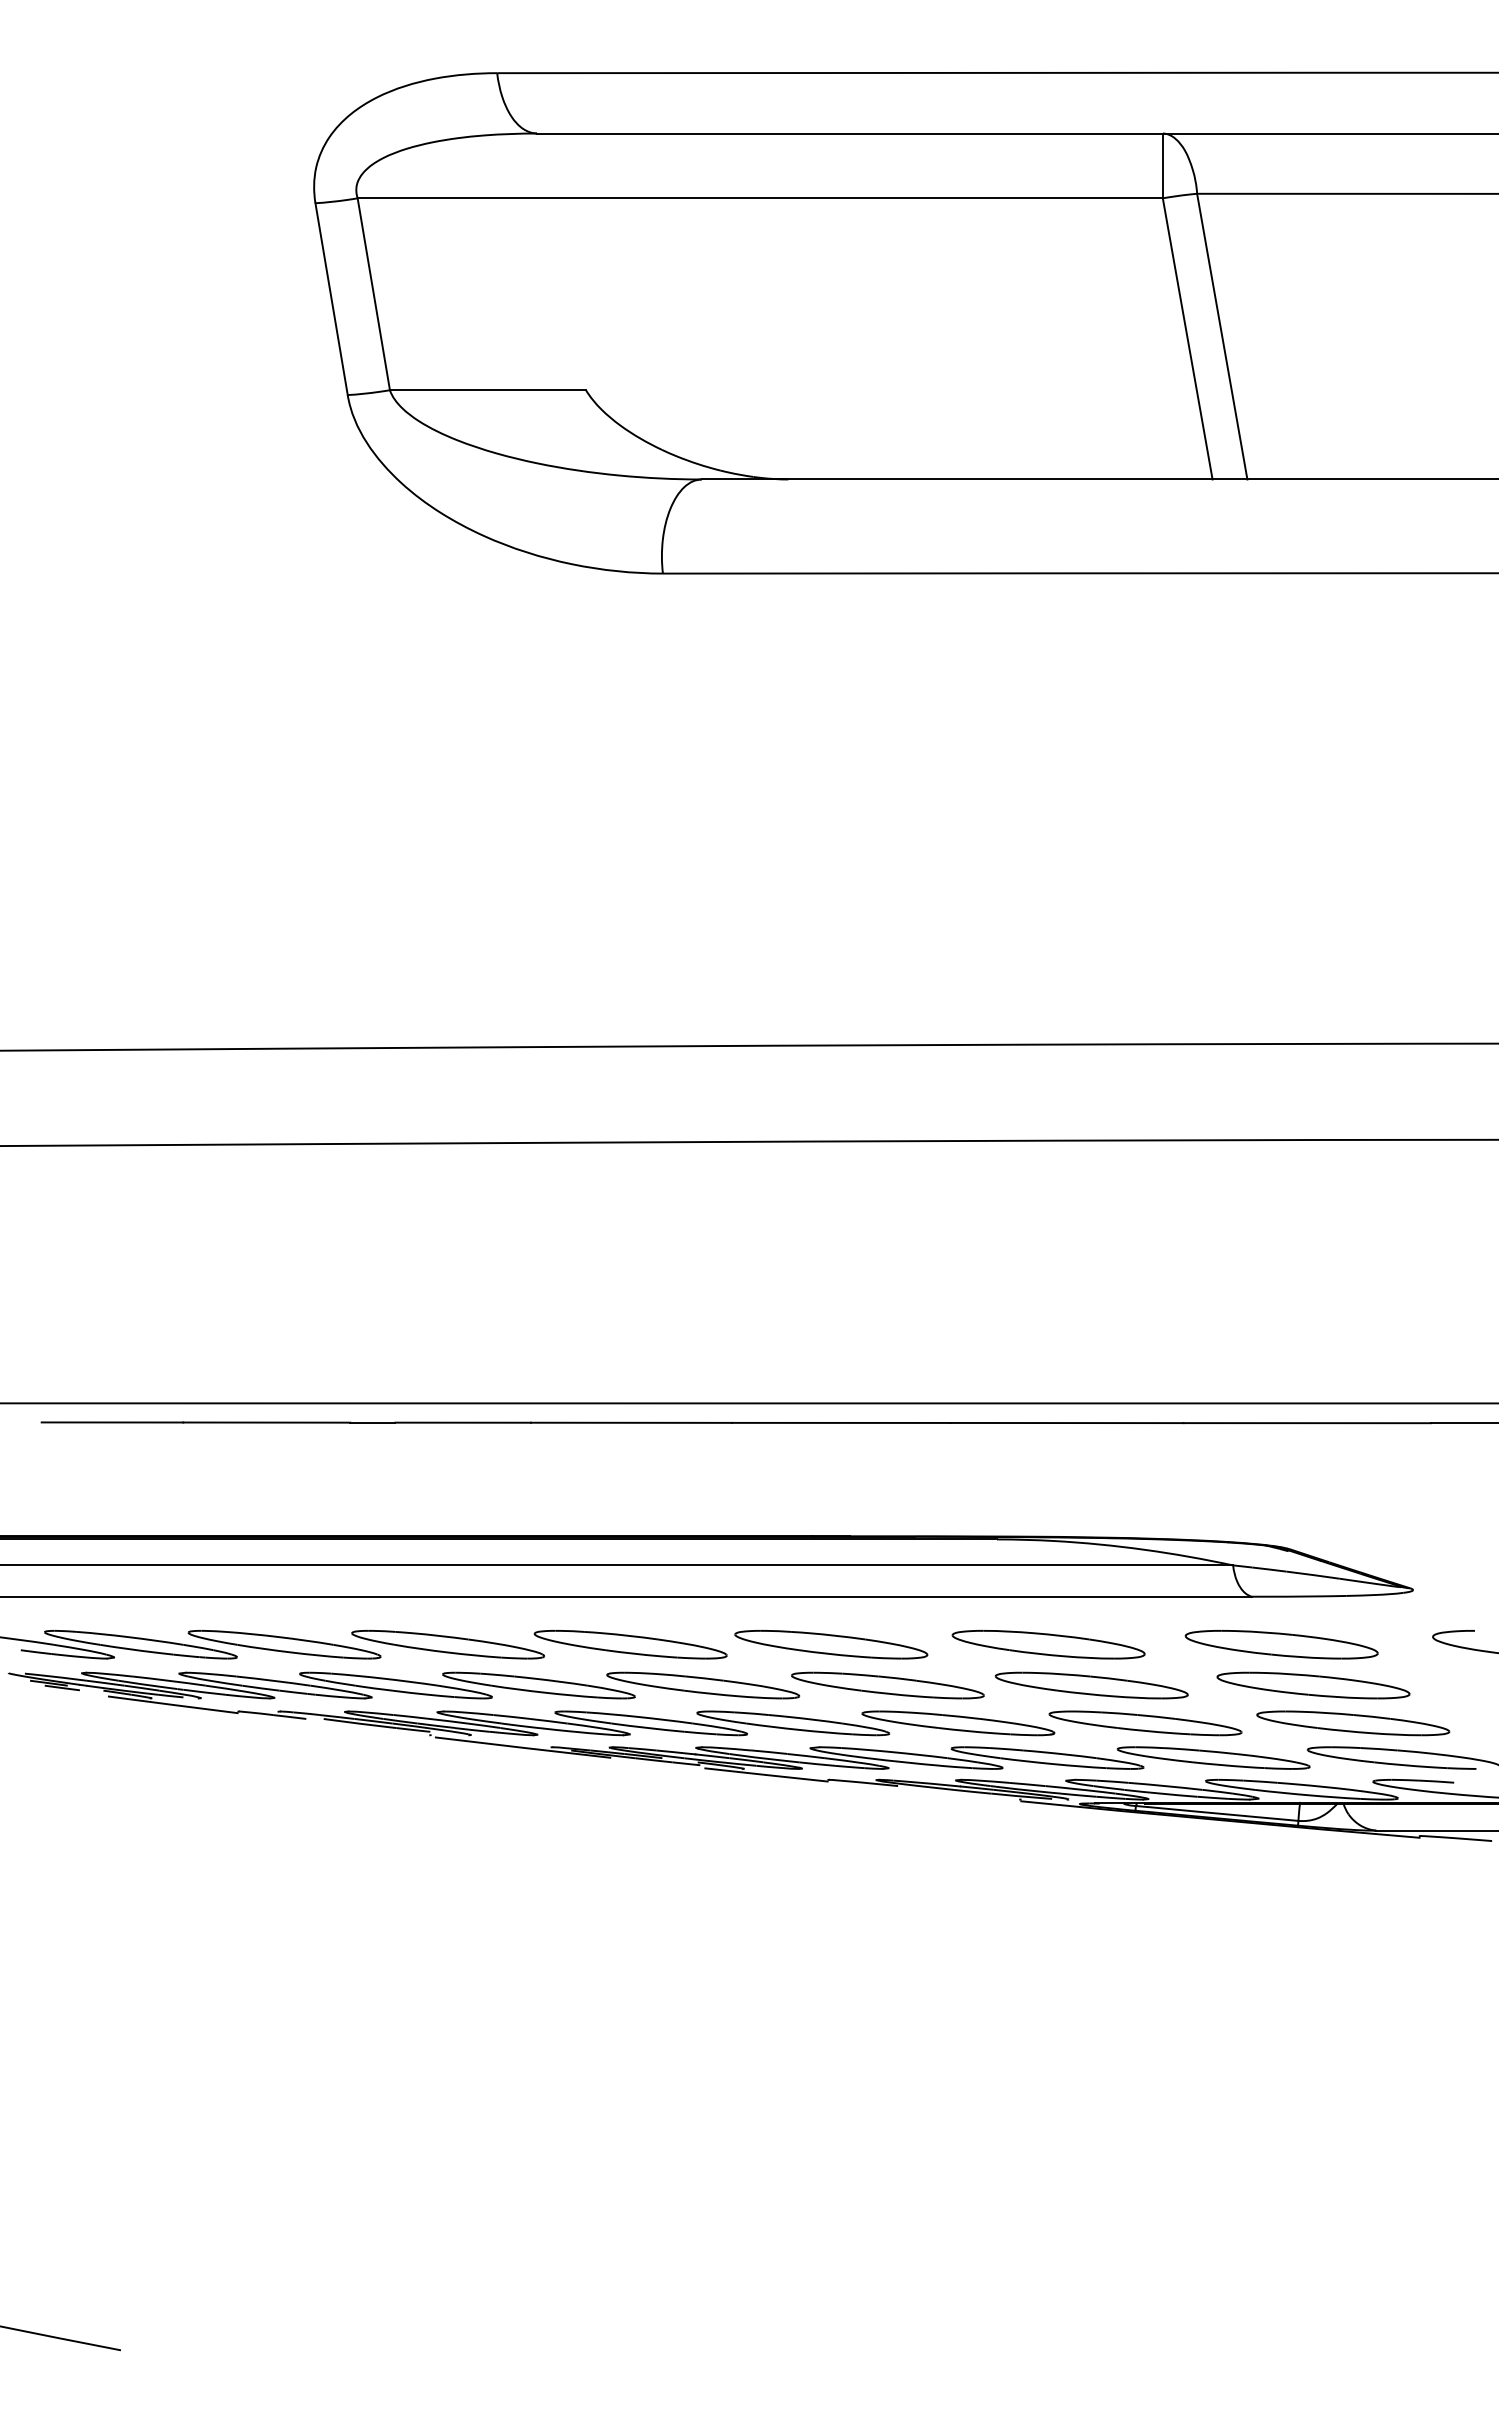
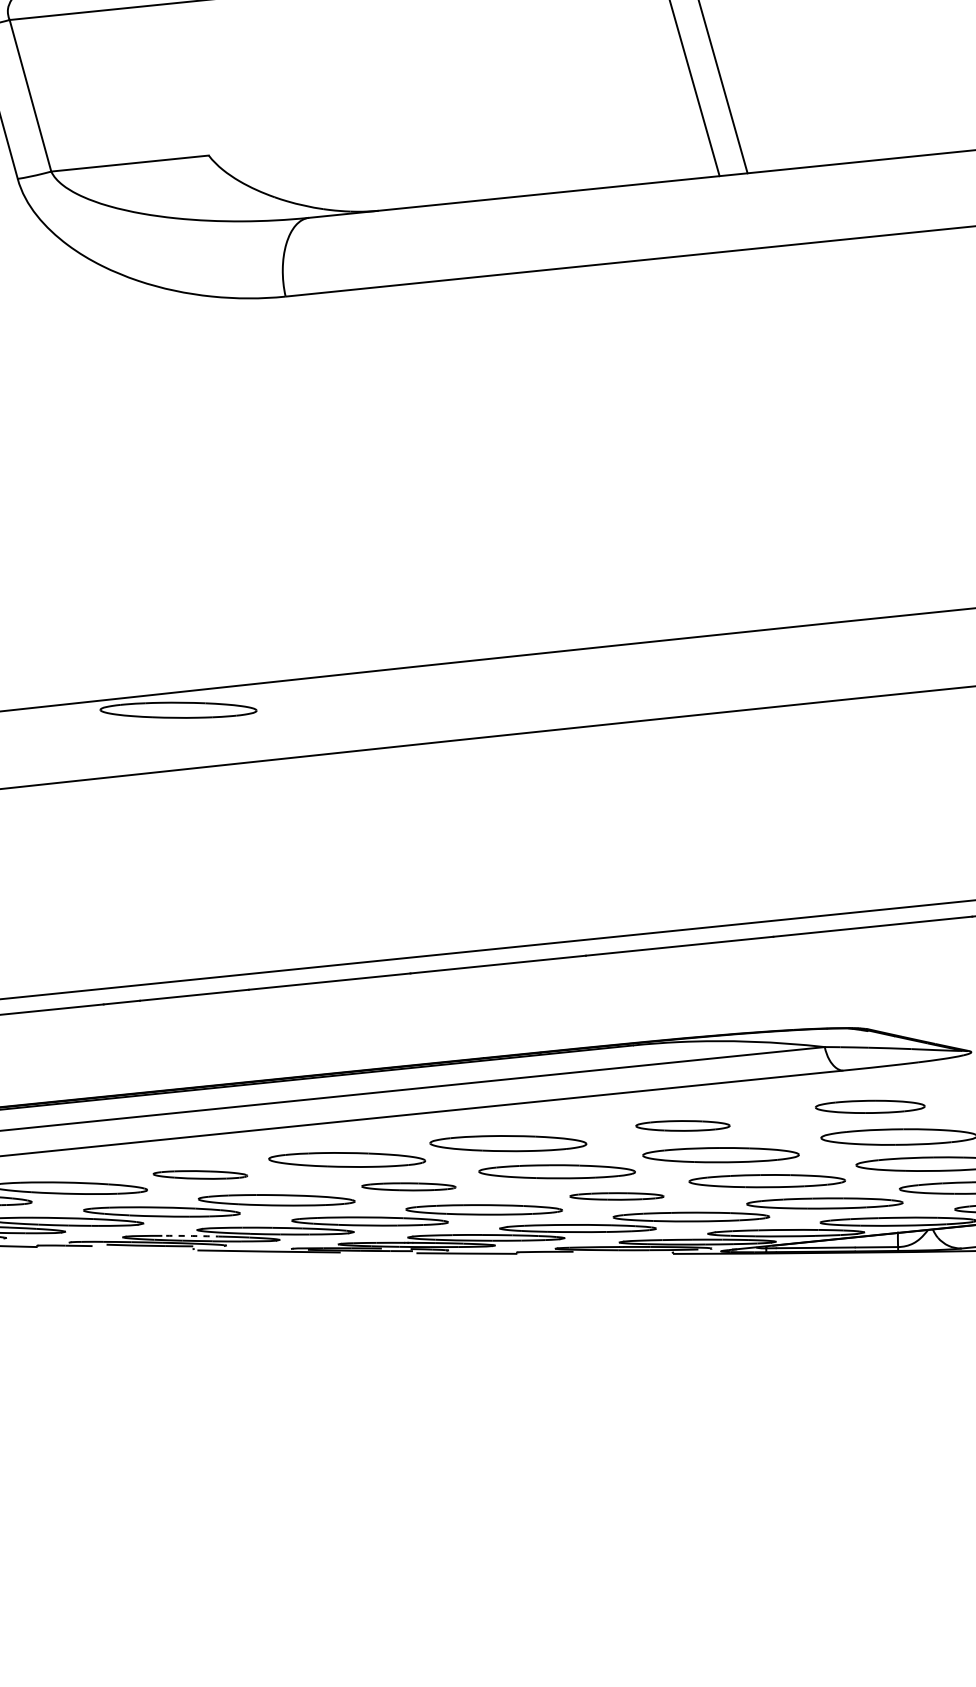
part: (479, 1069) -> (178, 710), added
part: (447, 1644) -> (199, 1174), size x0.6
part: (1048, 1644) -> (682, 1125), size x0.6
part: (1281, 1644) -> (870, 1106), size x0.7
part: (703, 1685) -> (408, 1186), size x0.6
arc: (430, 1718) -> (192, 1235), solid -> dashed
part: (958, 1723) -> (616, 1196), size x0.6

